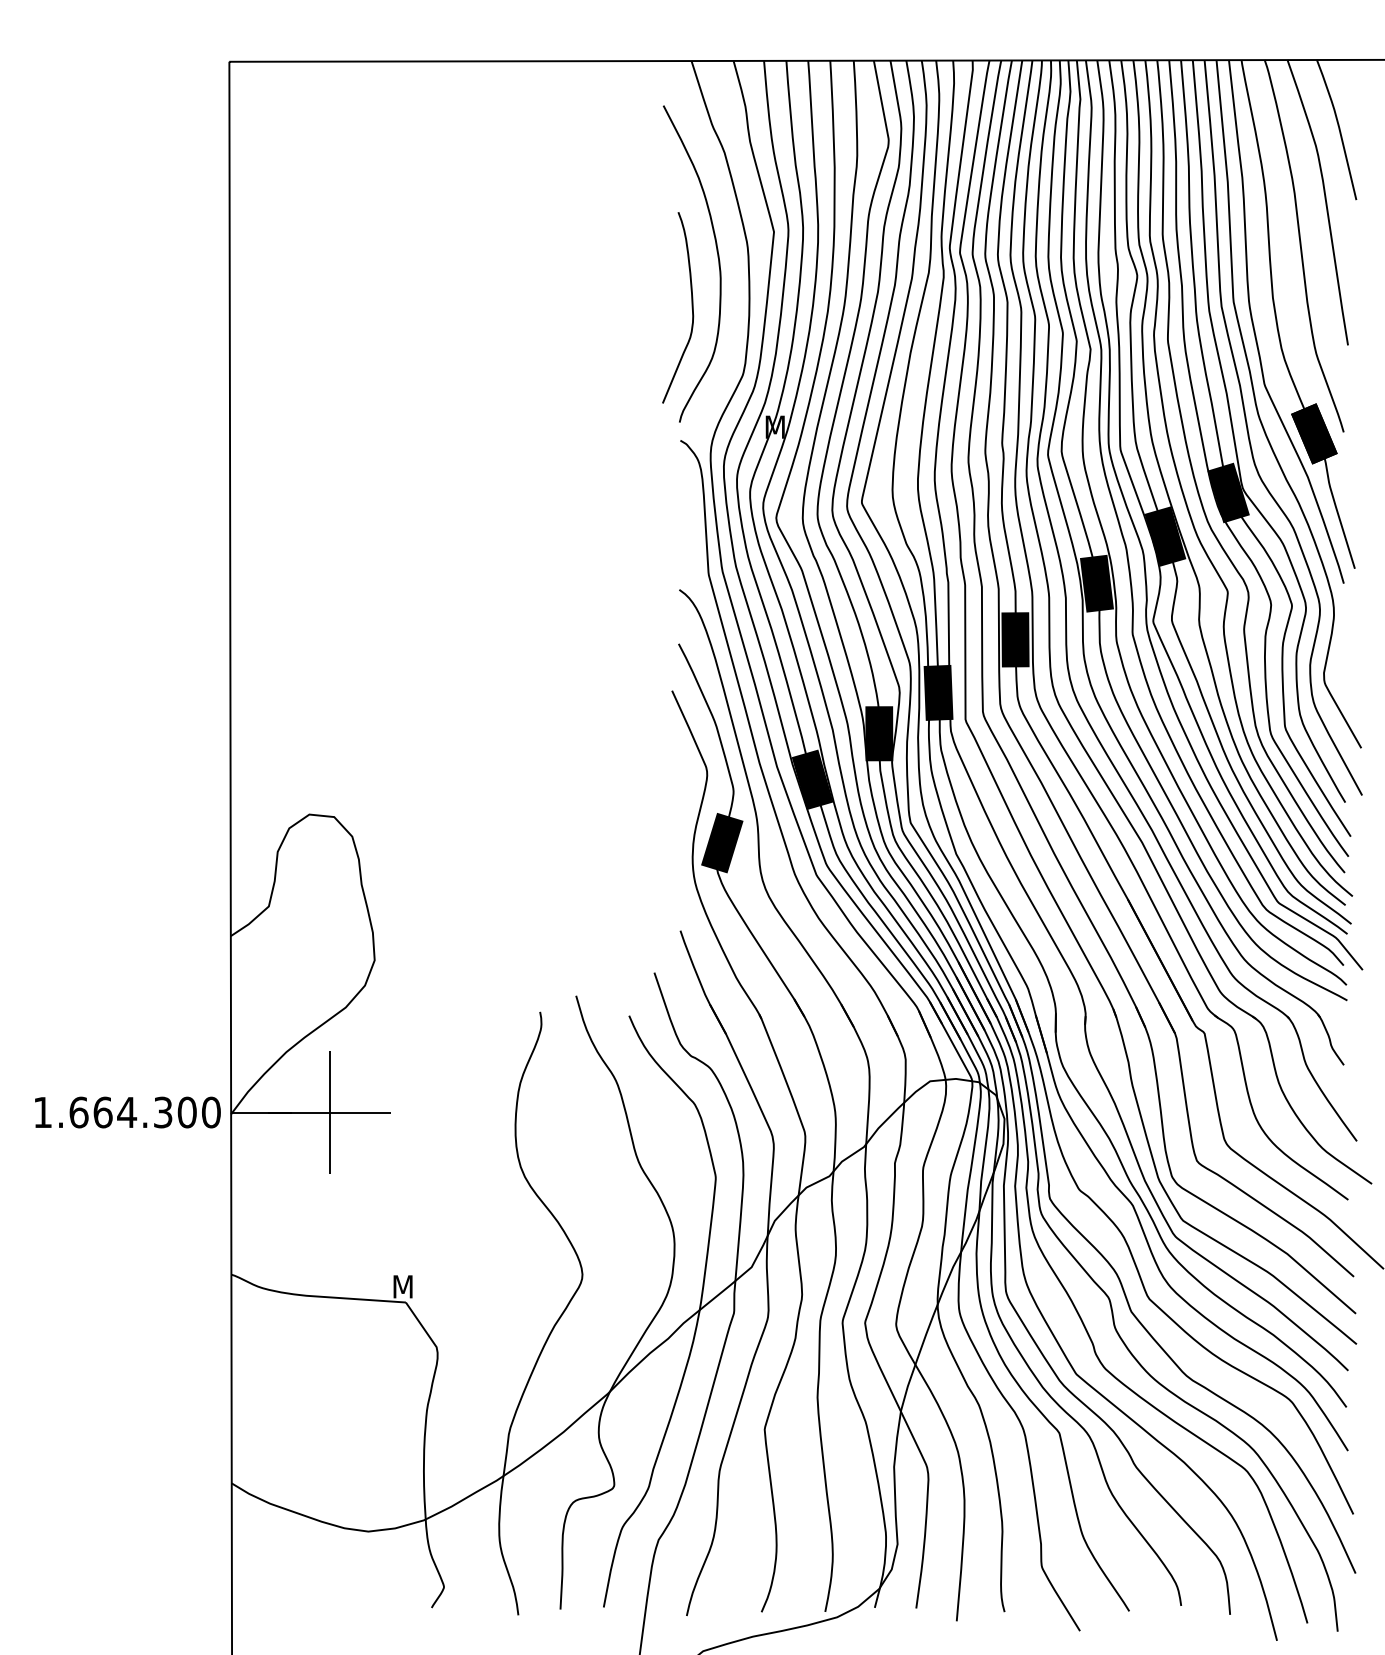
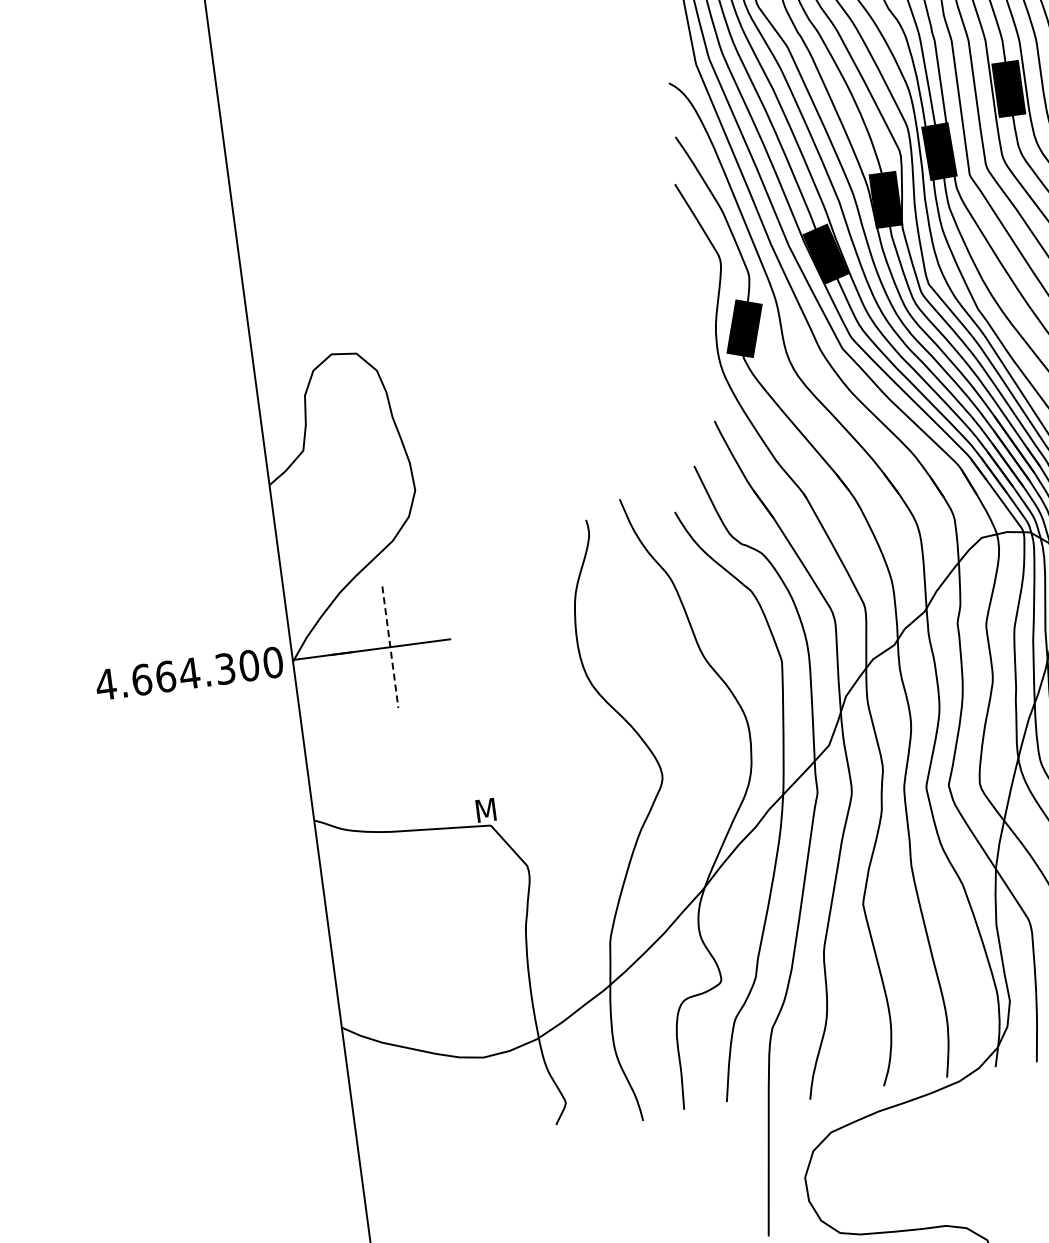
text: (42, 1112) -> (105, 684), 1.664.300 -> 4.664.300
line: (329, 1113) -> (390, 648), solid -> dashed

